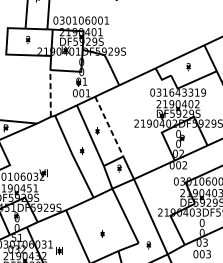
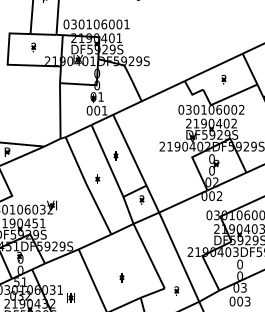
text: (184, 92) -> (218, 109), 031643319 -> 030106002
line: (50, 93) -> (60, 110), dashed -> solid
line: (109, 126) -> (130, 150), dashed -> solid

